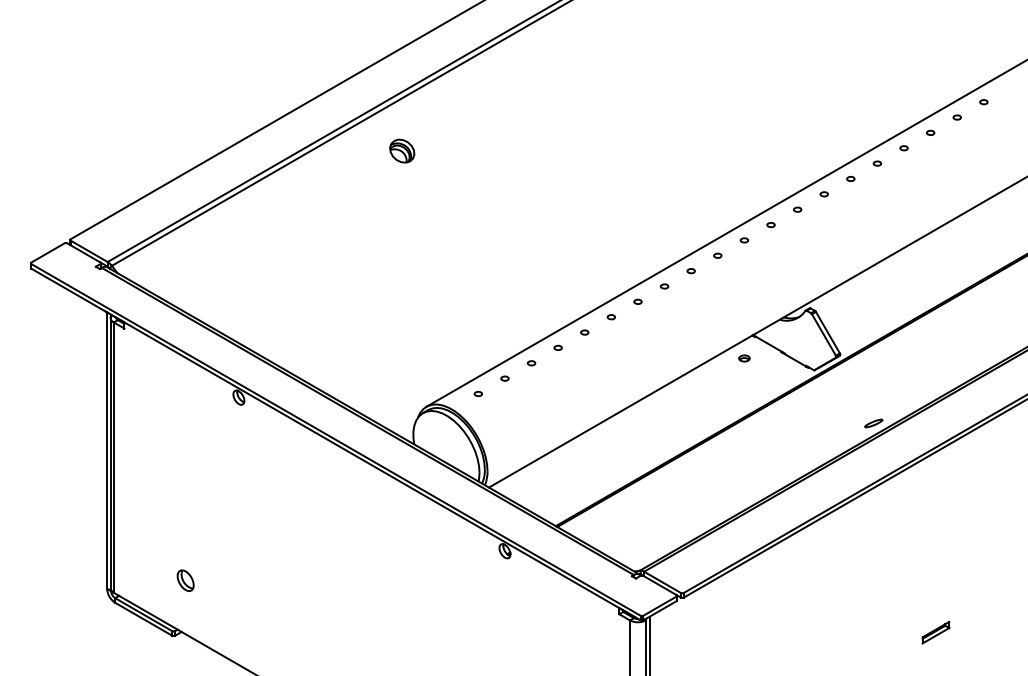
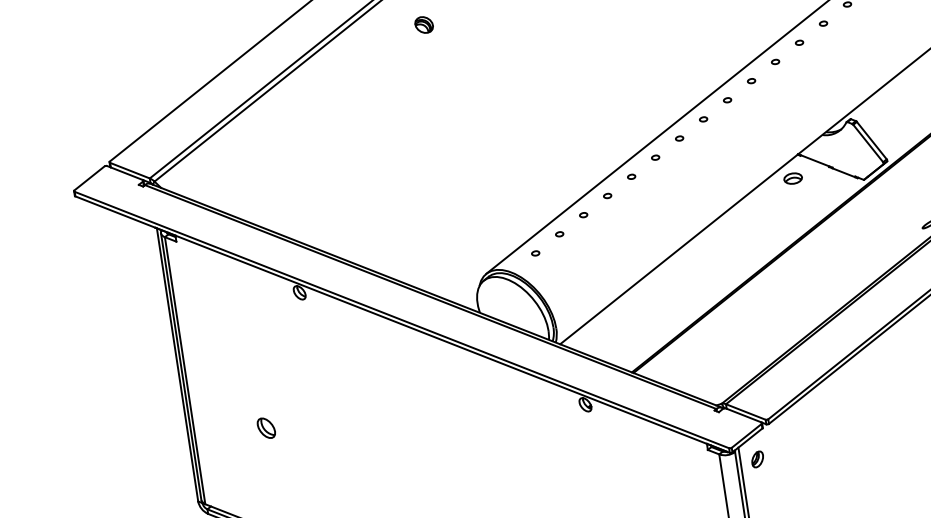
part: (401, 151) -> (423, 25), size x0.71
part: (744, 358) -> (793, 178), size x1.67
part: (185, 580) -> (266, 428), moved
part: (667, 630) -> (757, 458), added

